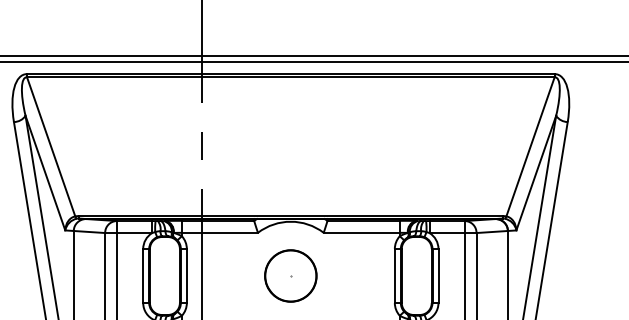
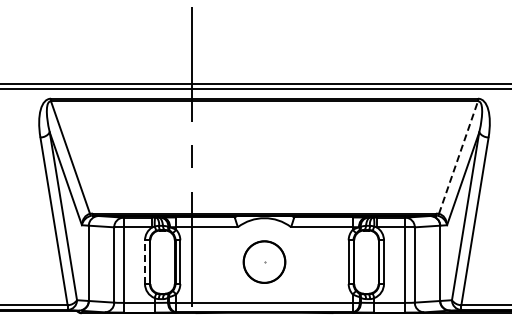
line: (530, 146) -> (458, 157), solid -> dashed
line: (143, 276) -> (145, 262), solid -> dashed

